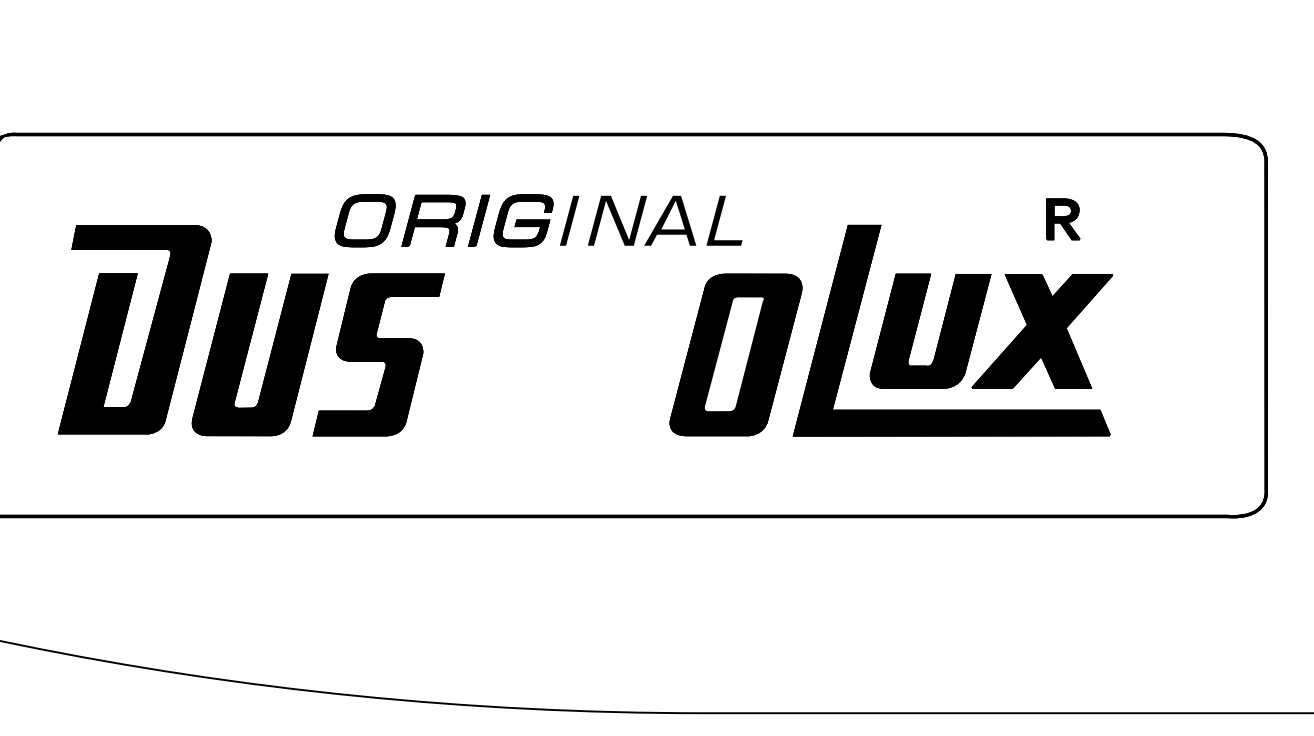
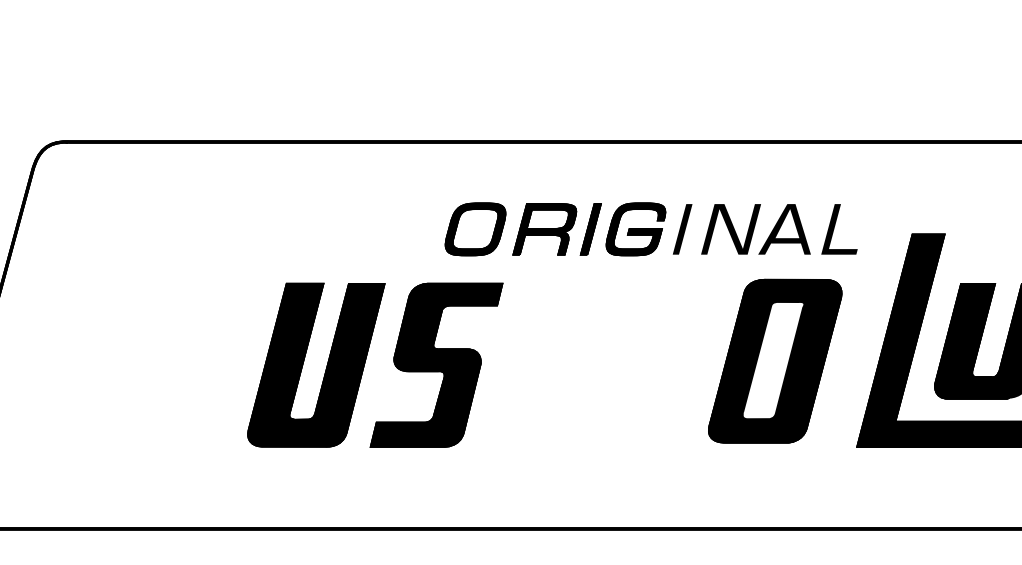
part: (538, 220) -> (651, 229), moved
part: (124, 326) -> (179, 336), removed
part: (735, 354) -> (774, 360), moved

